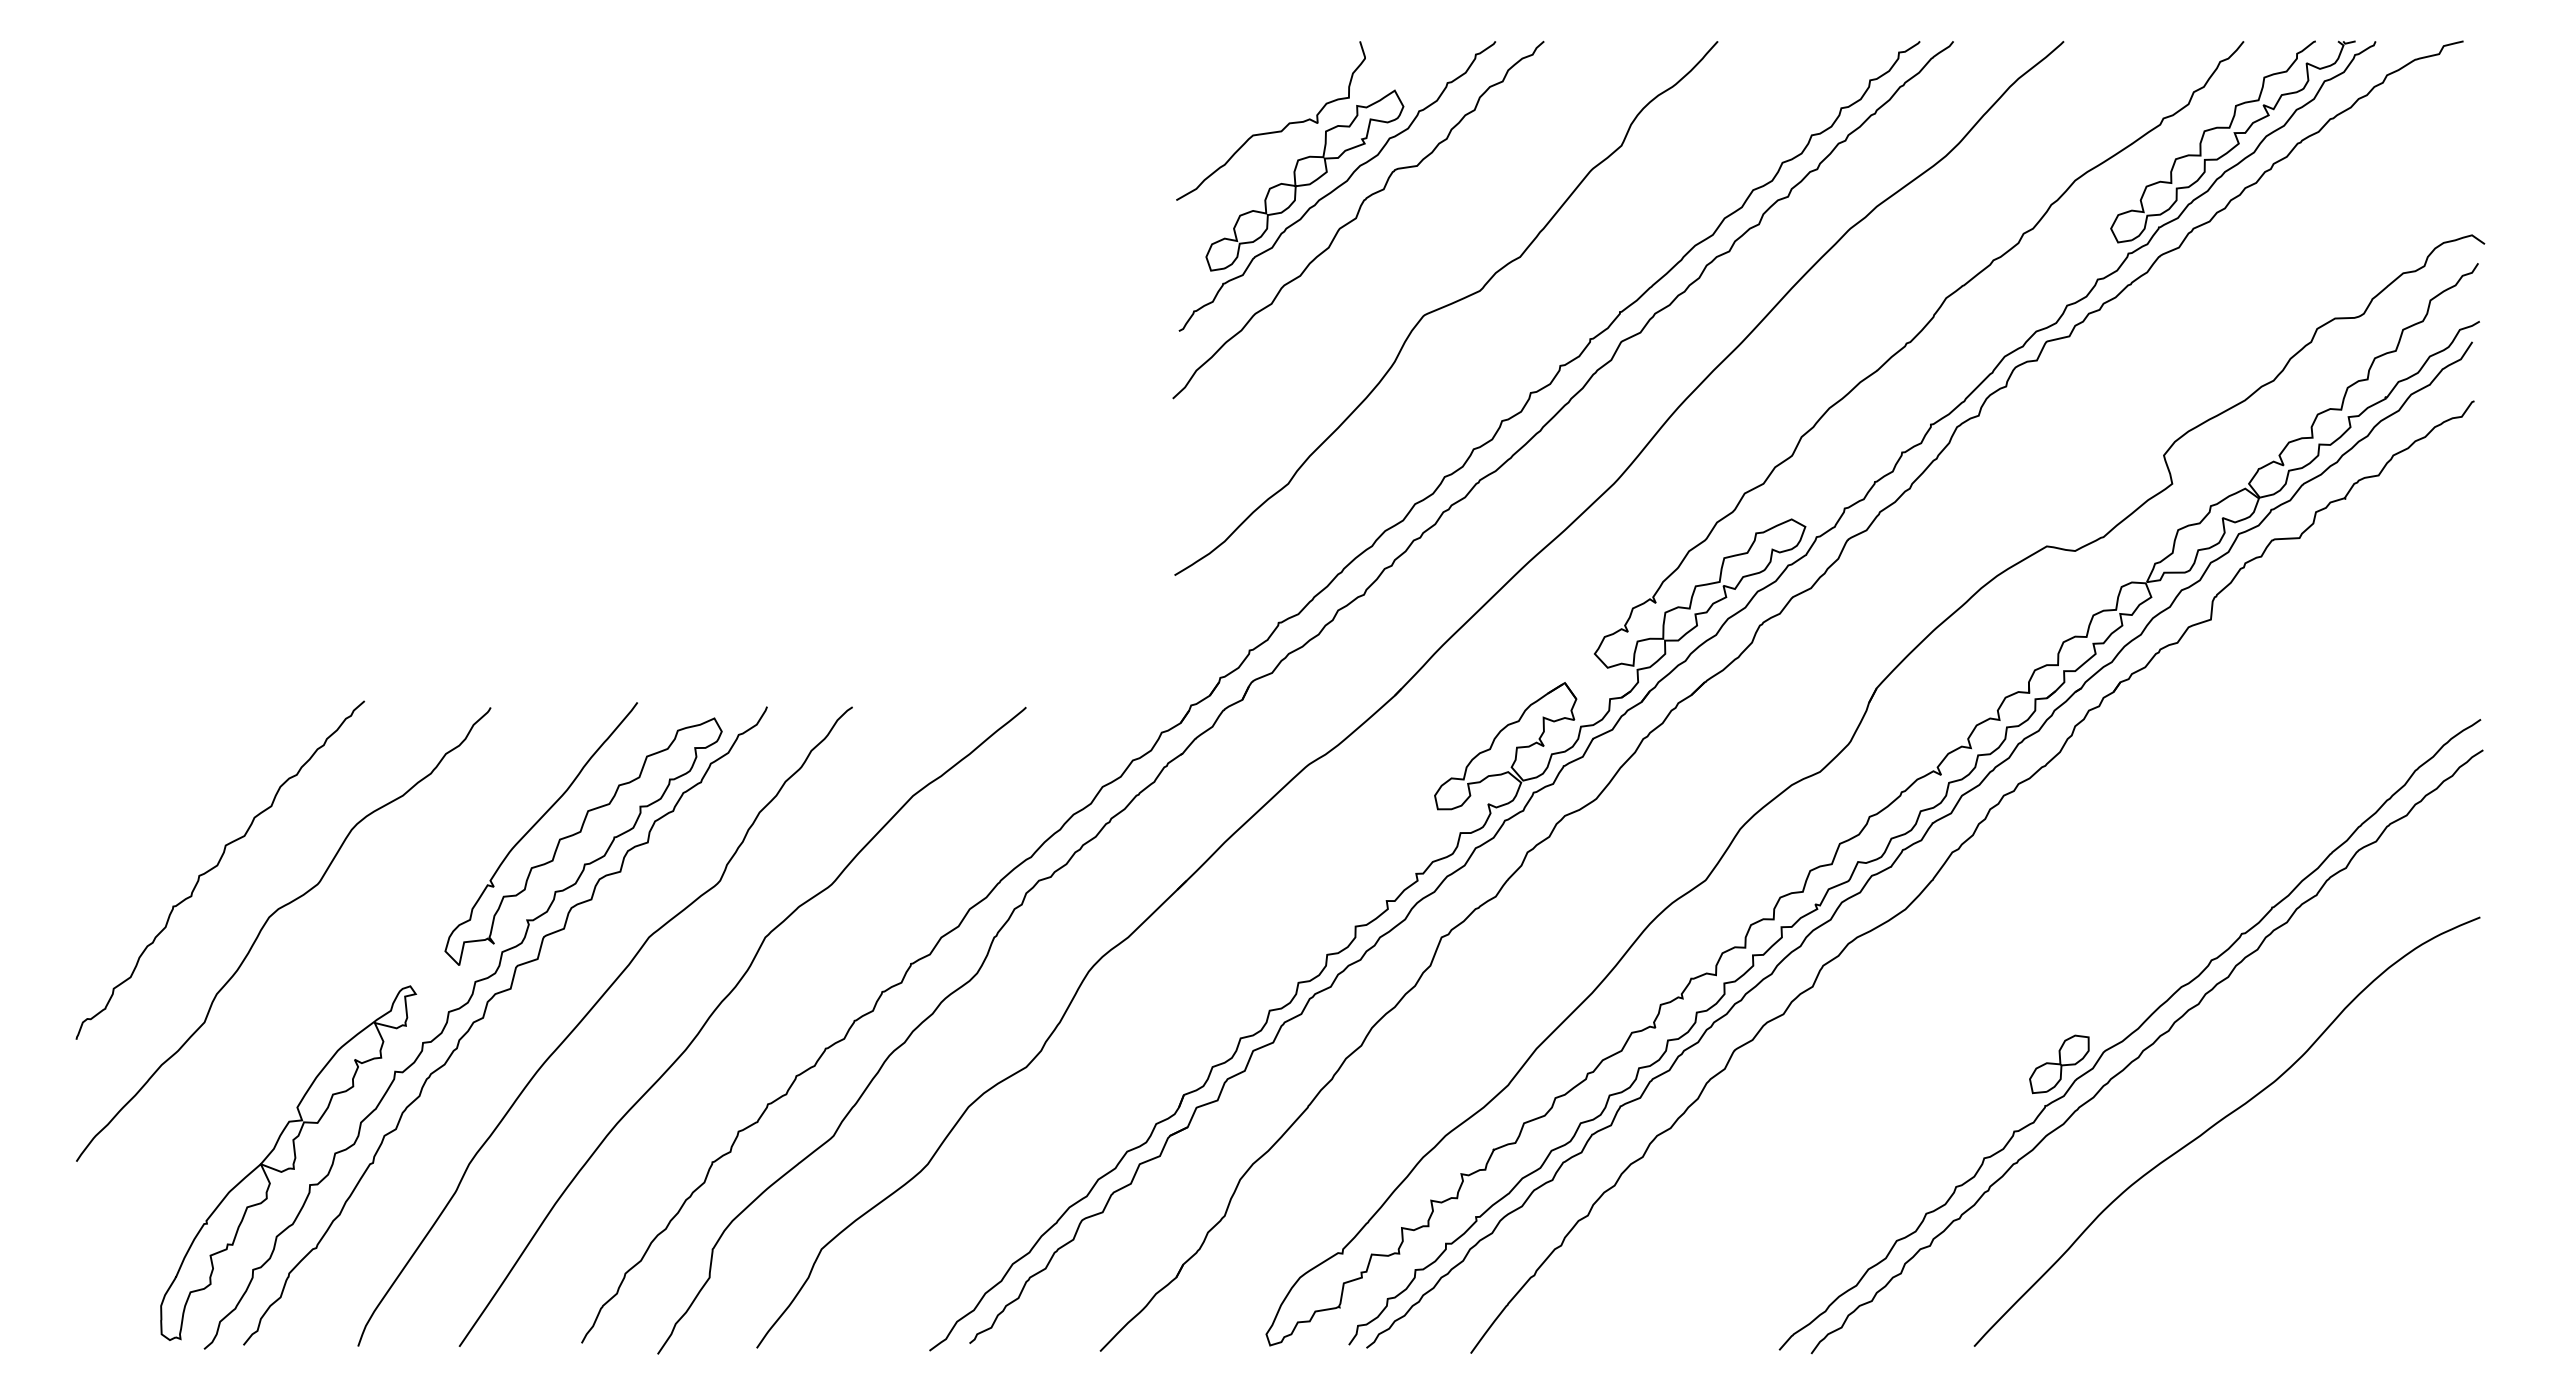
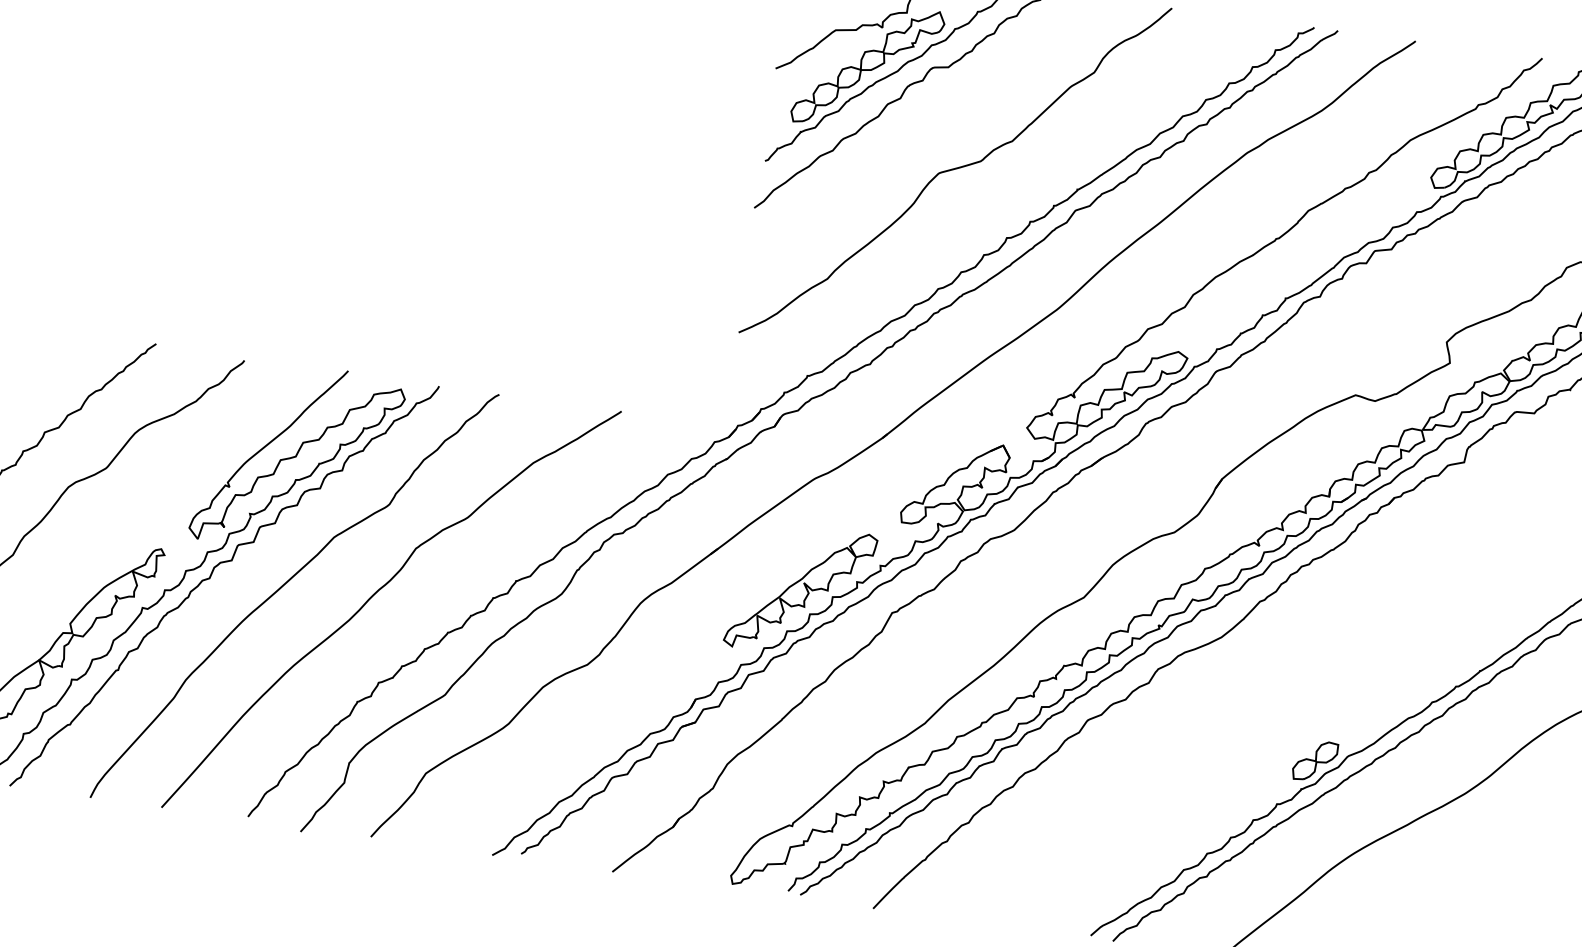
part: (1309, 923) -> (800, 590), added

